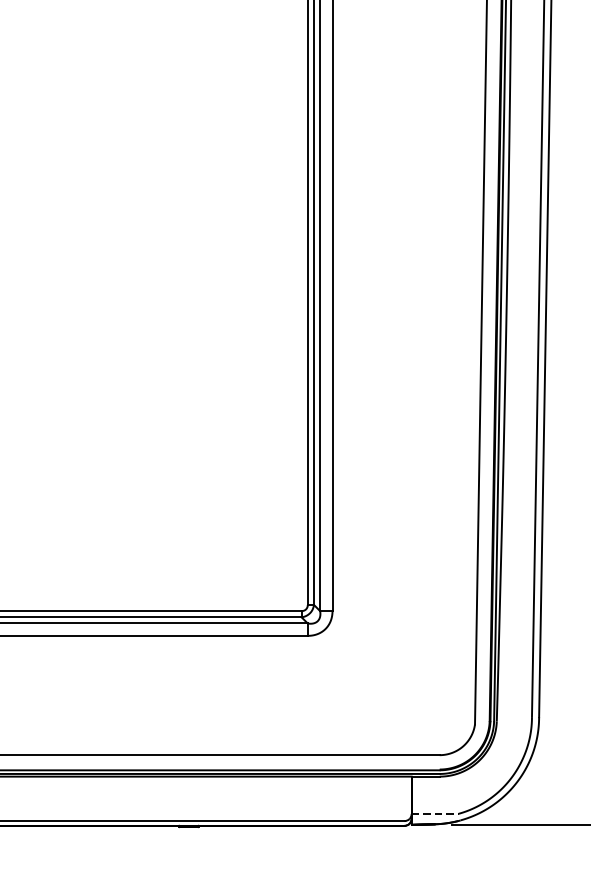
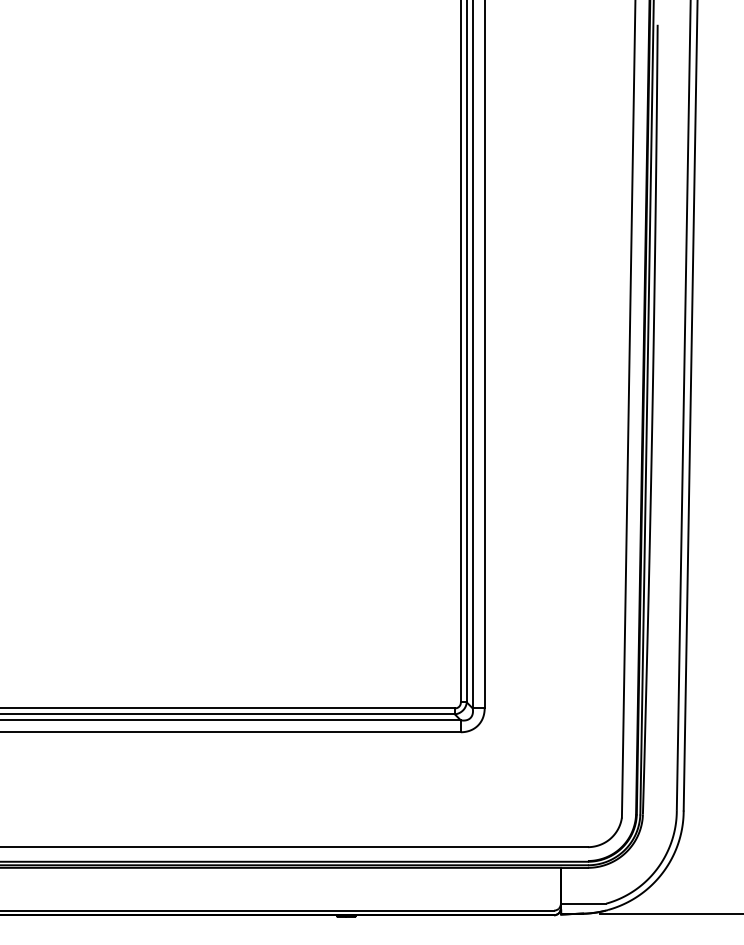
line: (435, 813) -> (583, 903), dashed -> solid

